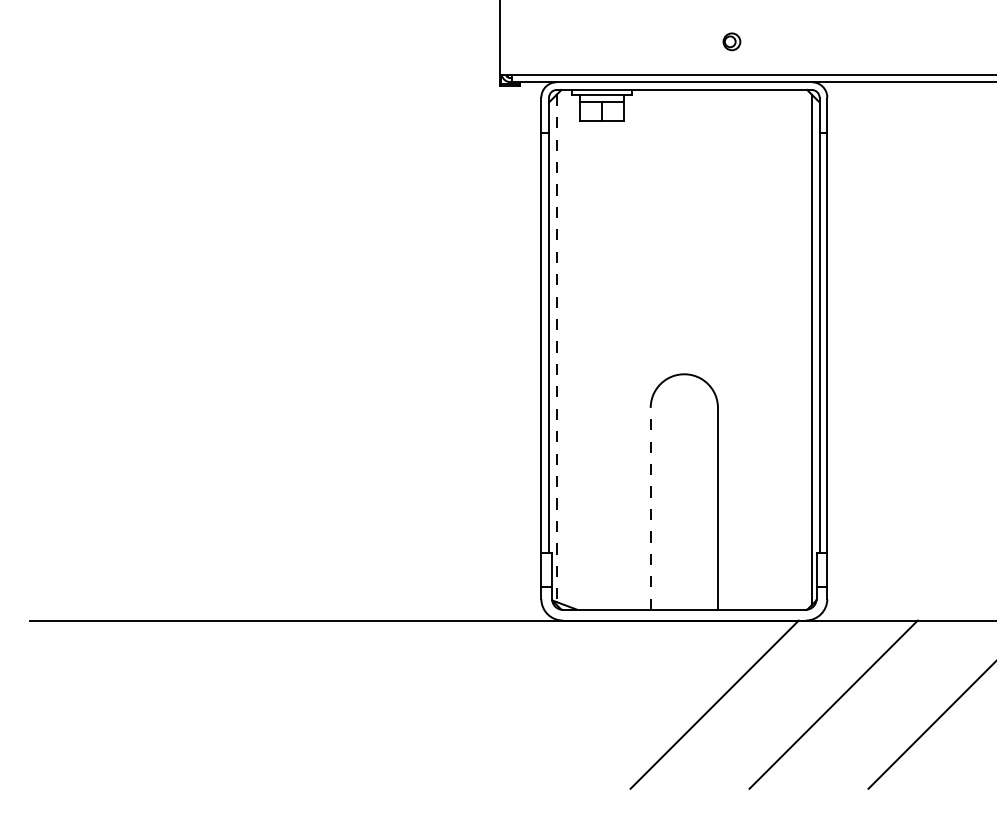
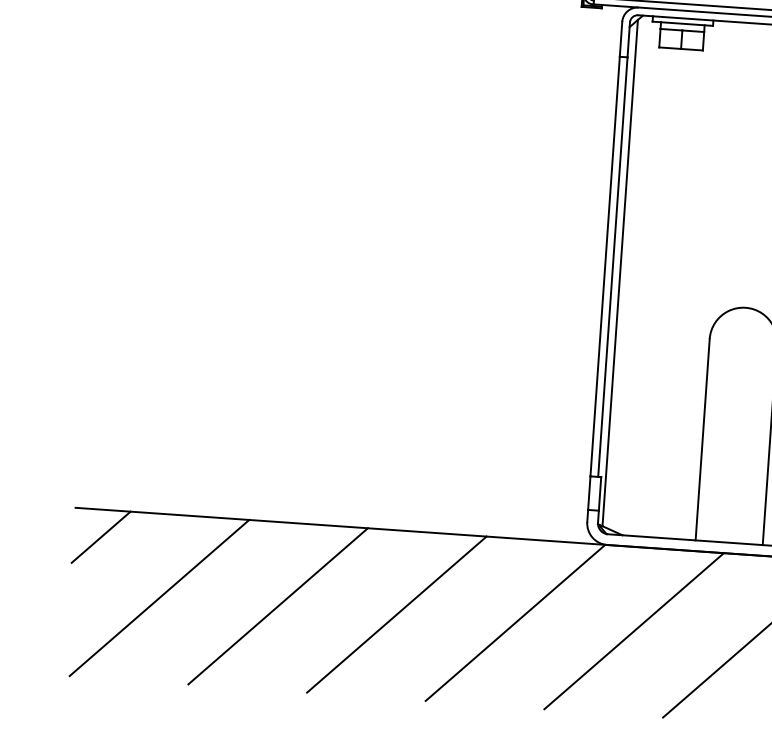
line: (556, 348) -> (619, 273), dashed -> solid
line: (650, 508) -> (702, 439), dashed -> solid
line: (57, 647) -> (101, 536), added
line: (119, 704) -> (159, 597), added
line: (238, 704) -> (277, 606), added
line: (357, 704) -> (396, 614), added
line: (476, 704) -> (515, 622), added
line: (595, 704) -> (633, 631), added

